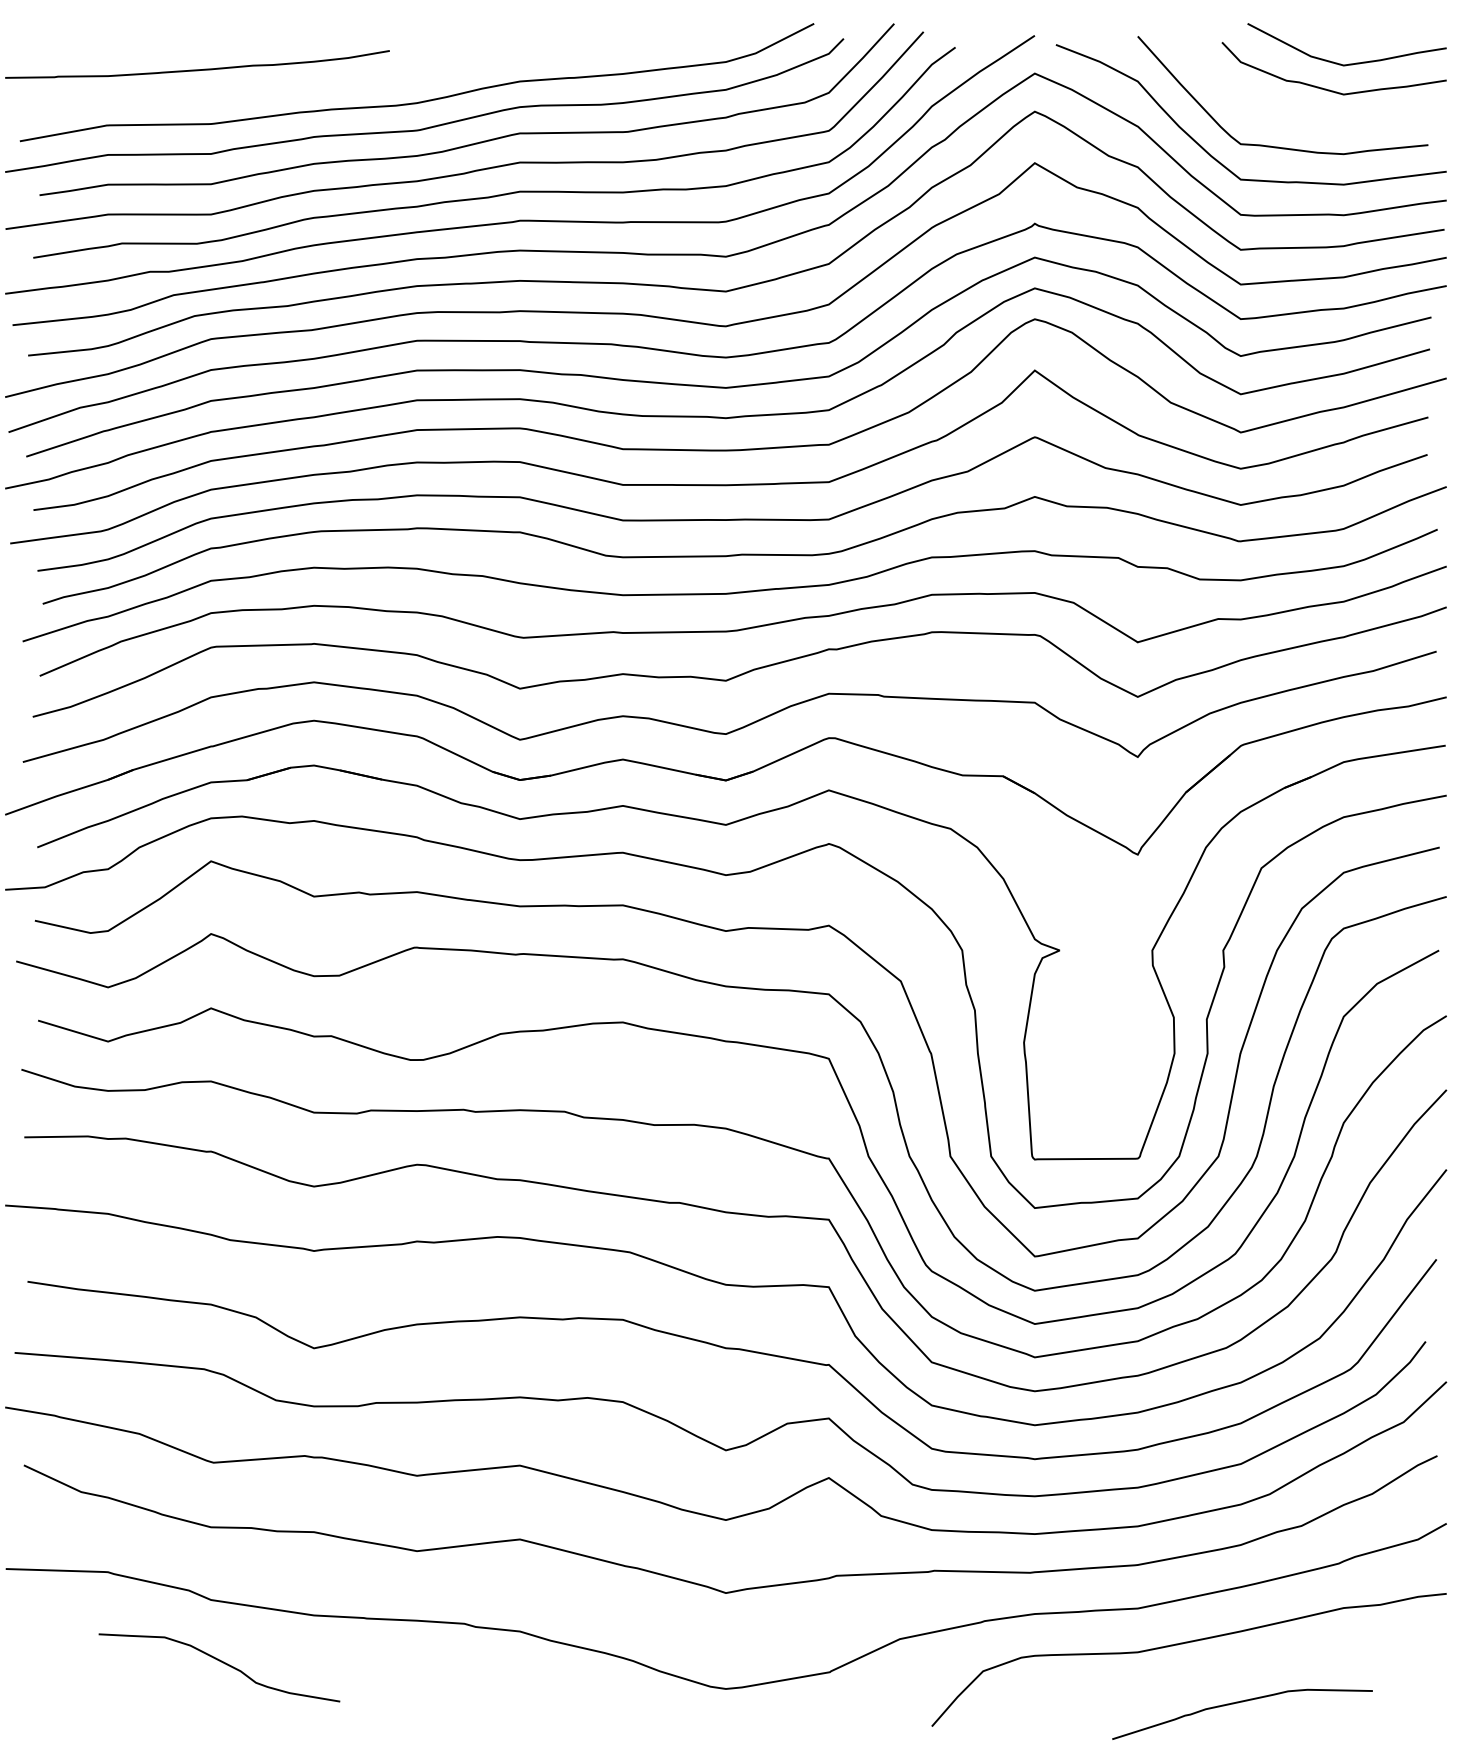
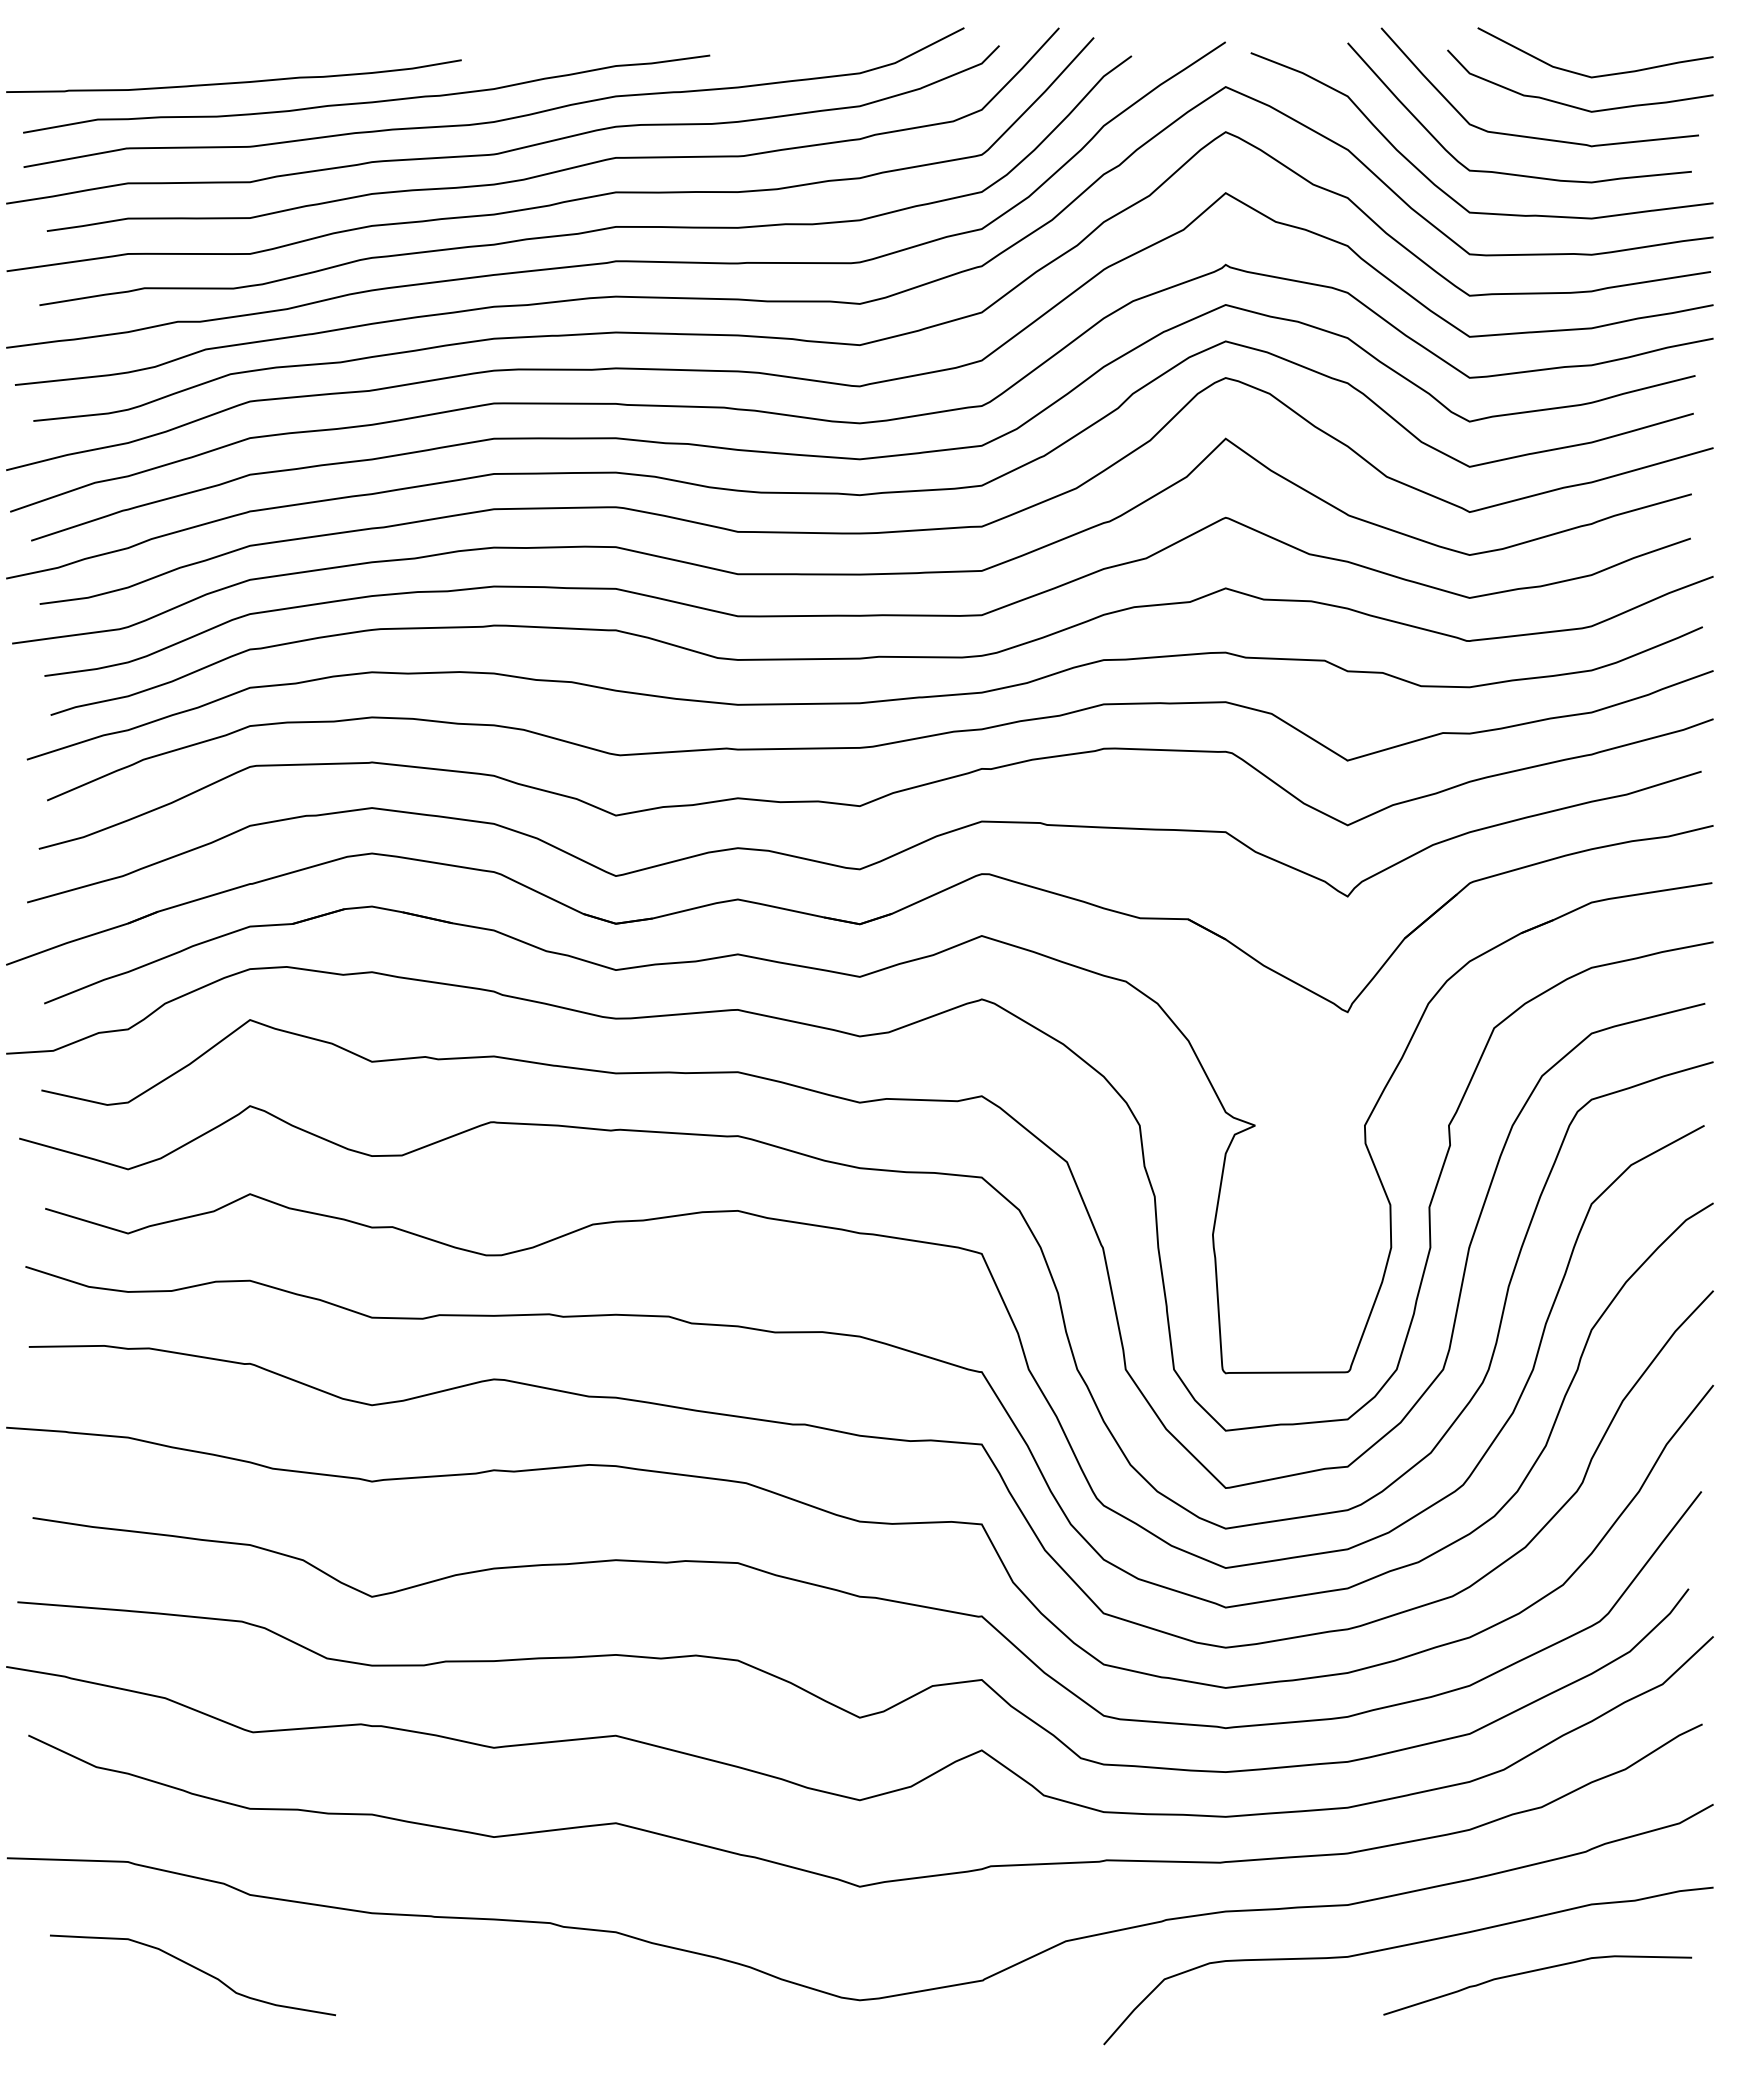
curve: (309, 85) -> (366, 101), added
curve: (1293, 115) -> (1532, 136), added
curve: (222, 1662) -> (196, 1969), moved
curve: (1241, 1702) -> (1536, 1971), moved

